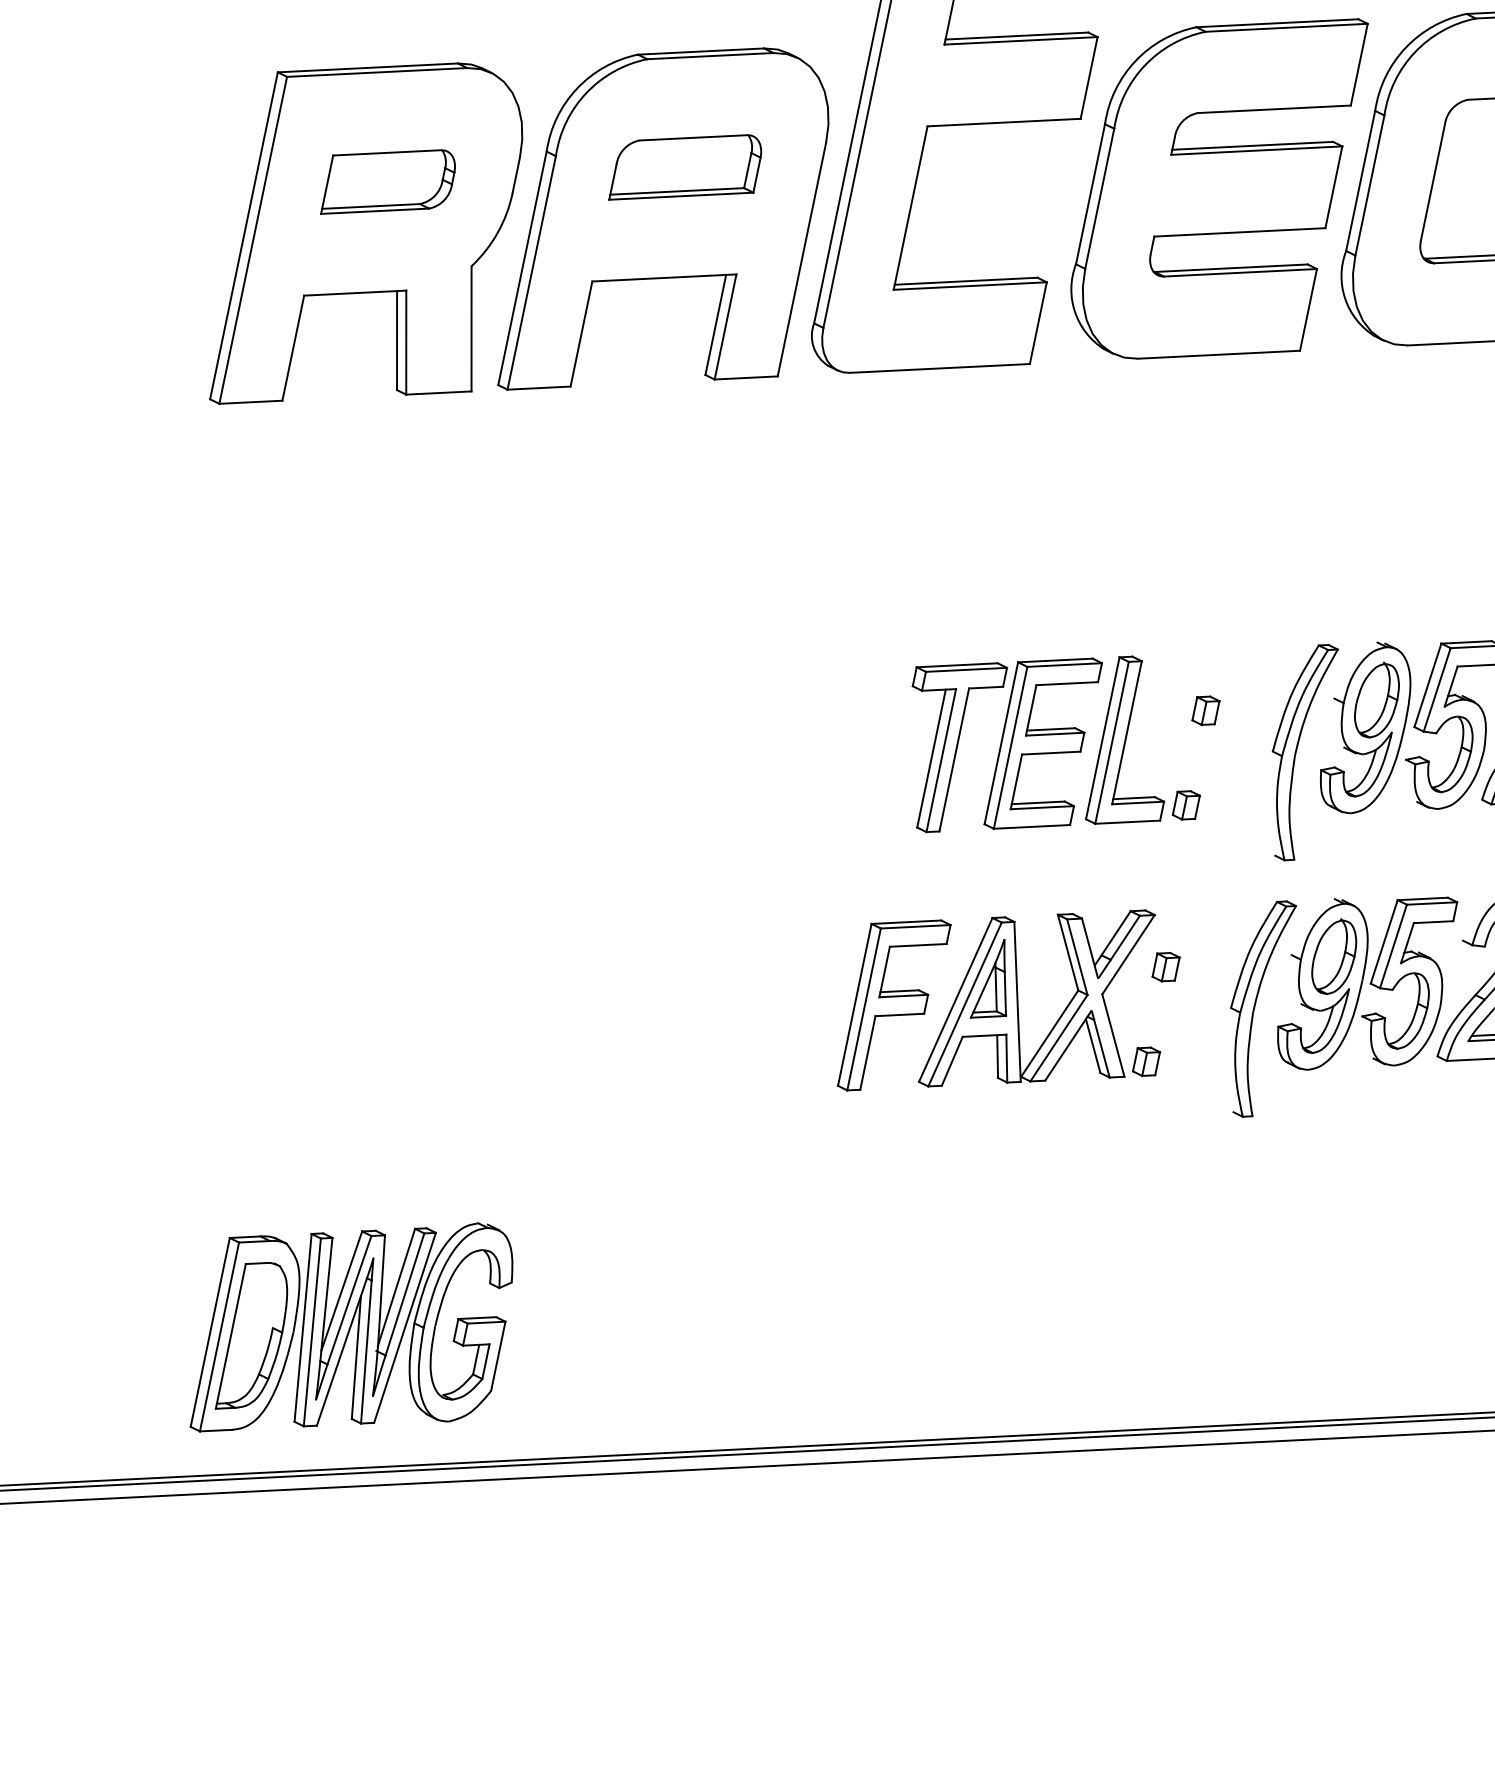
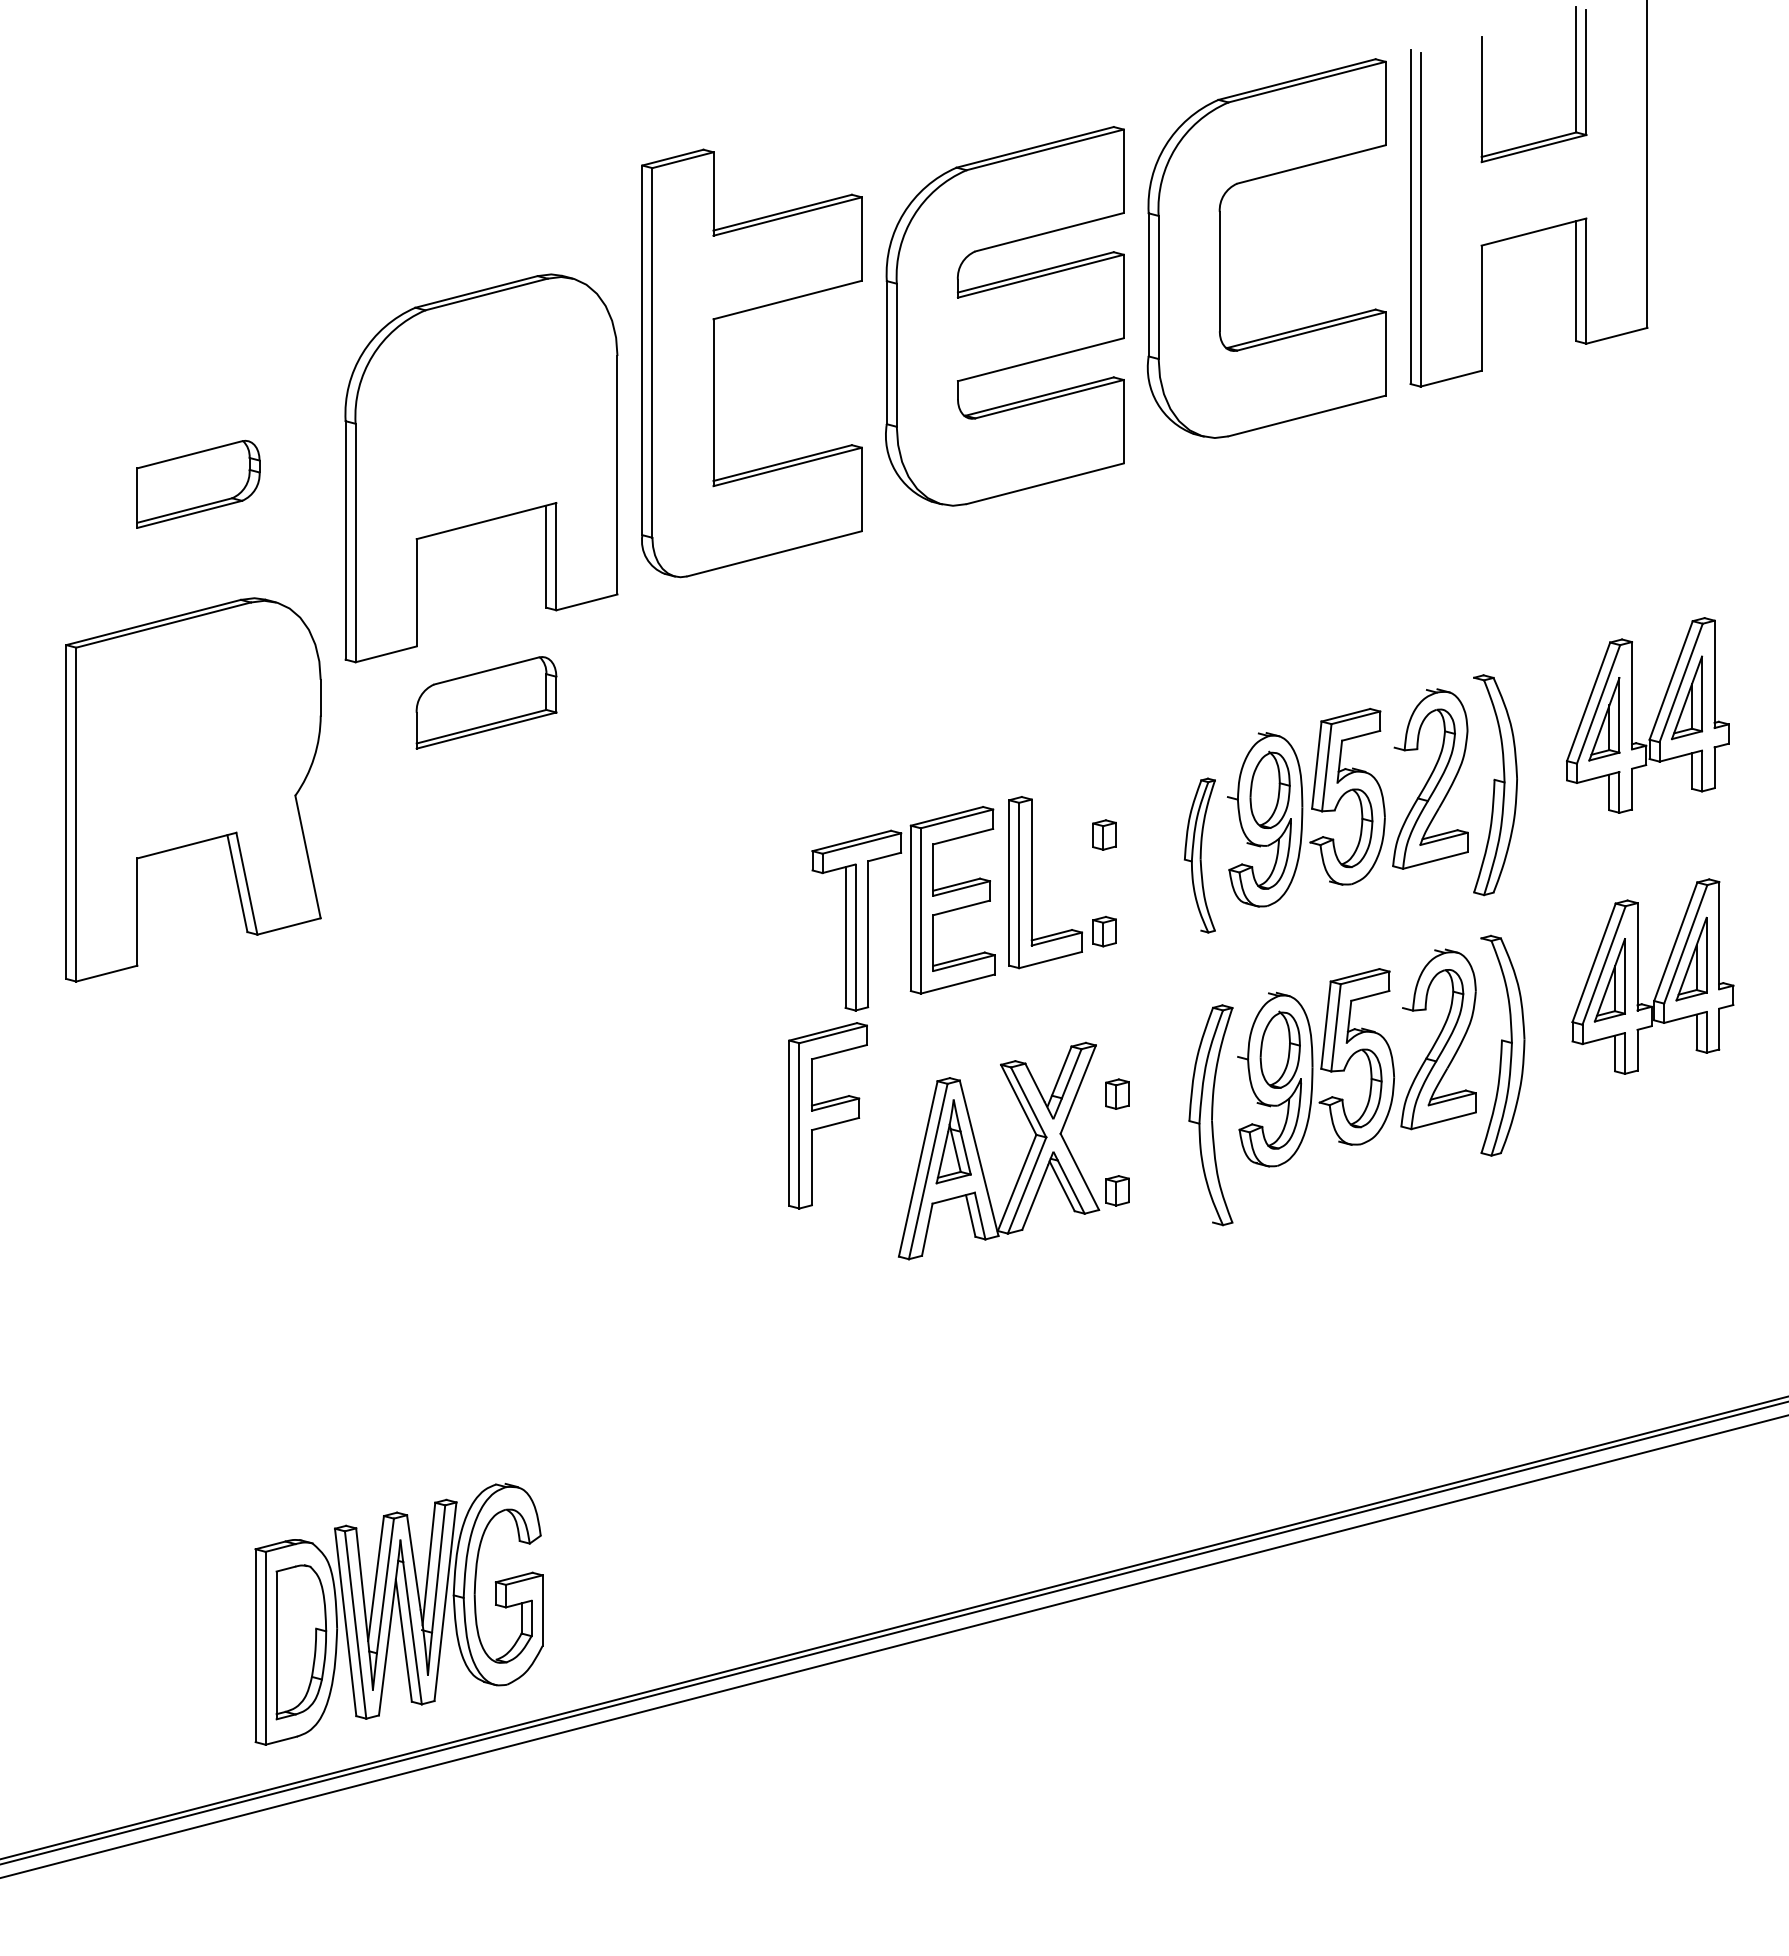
part: (686, 168) -> (486, 702), moved
part: (373, 239) -> (193, 789), moved
part: (1294, 750) -> (1199, 855), size x0.7
part: (893, 1004) -> (827, 1115), moved

